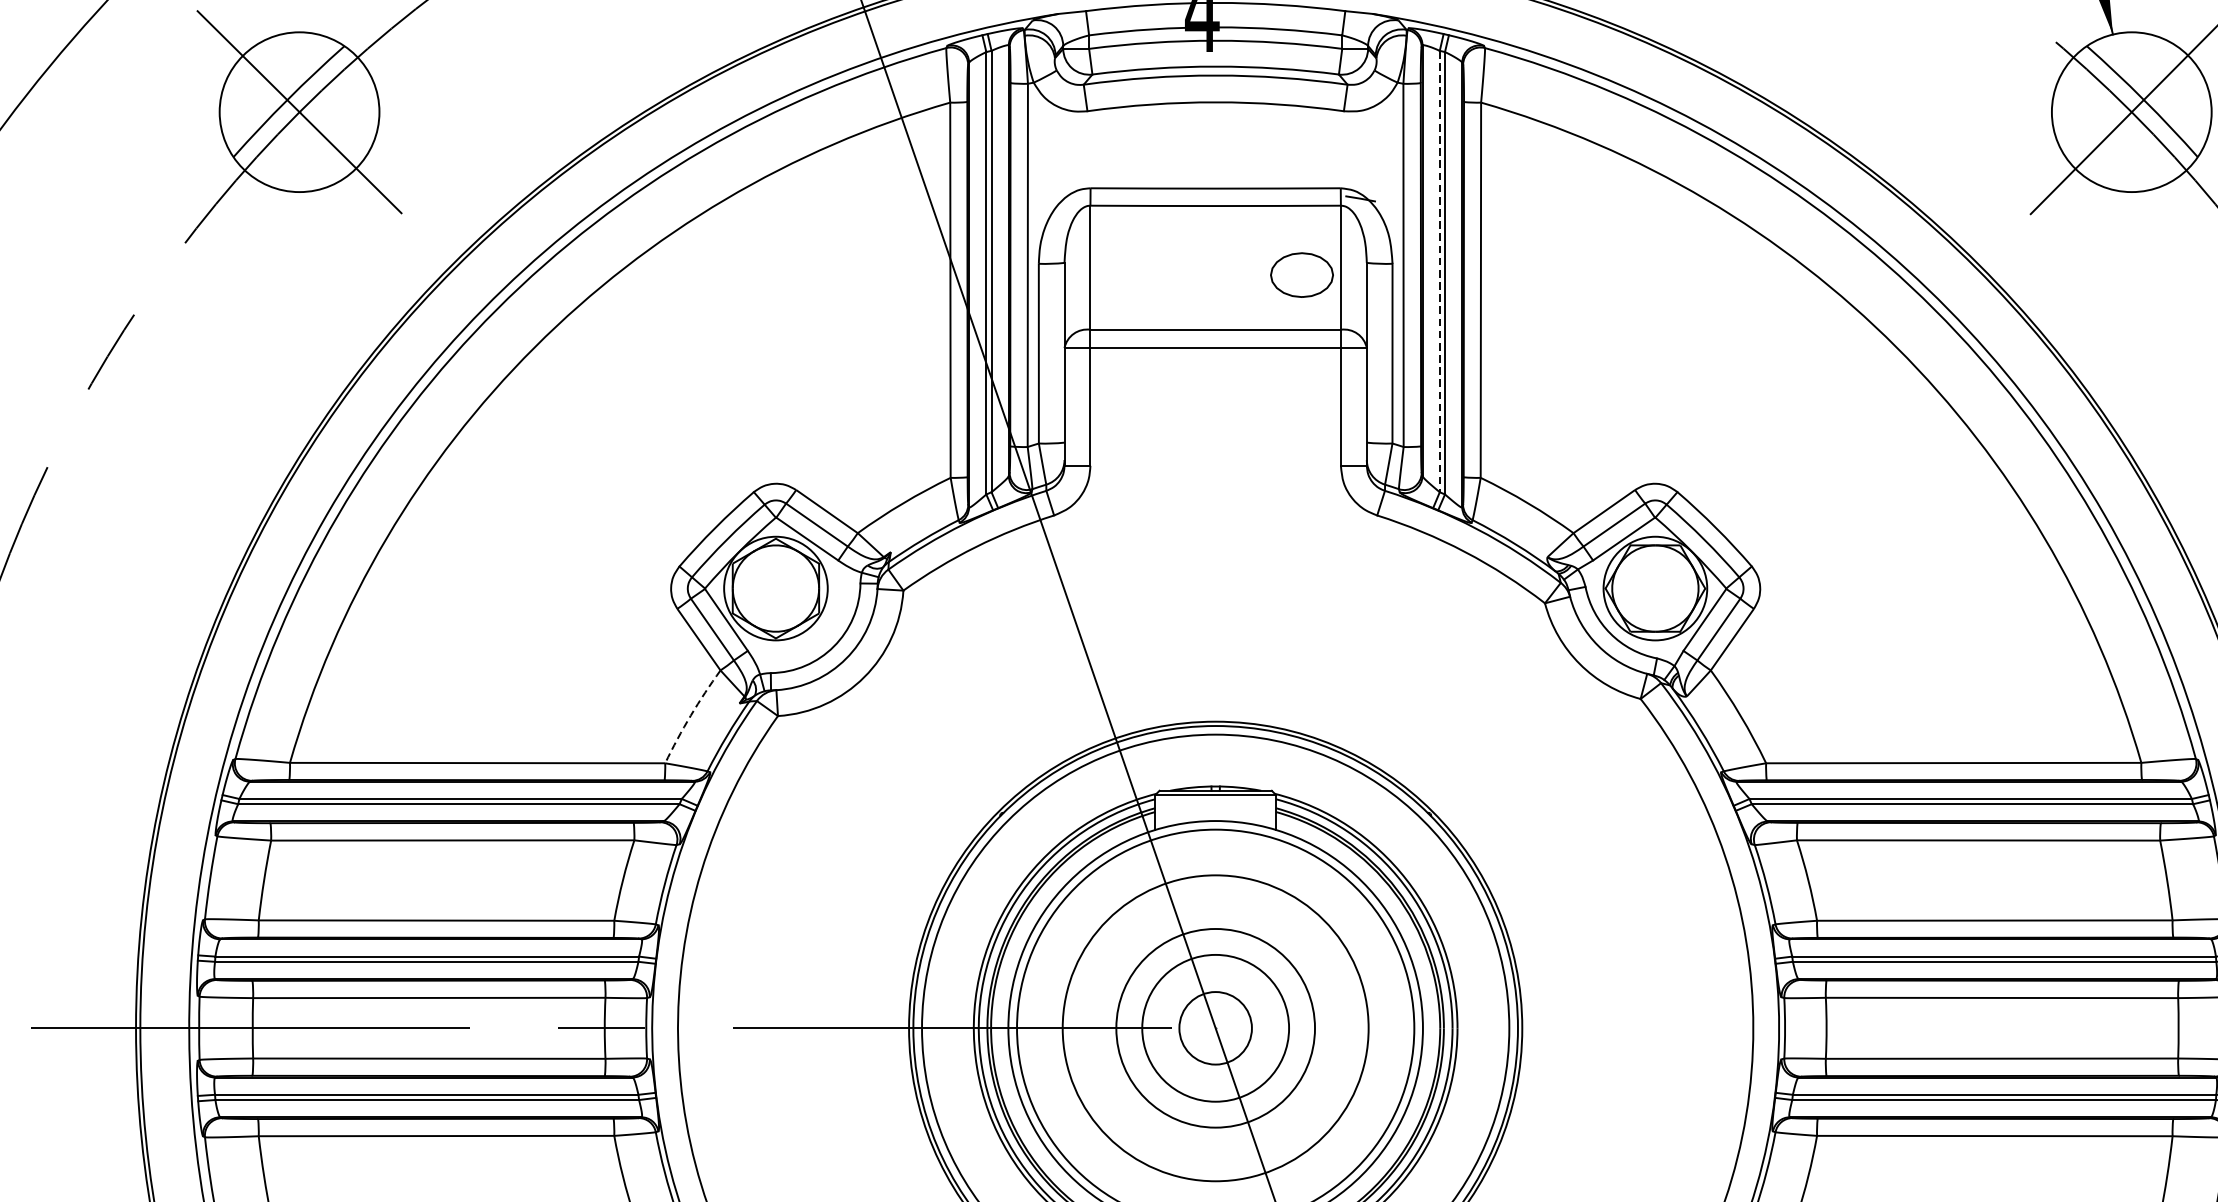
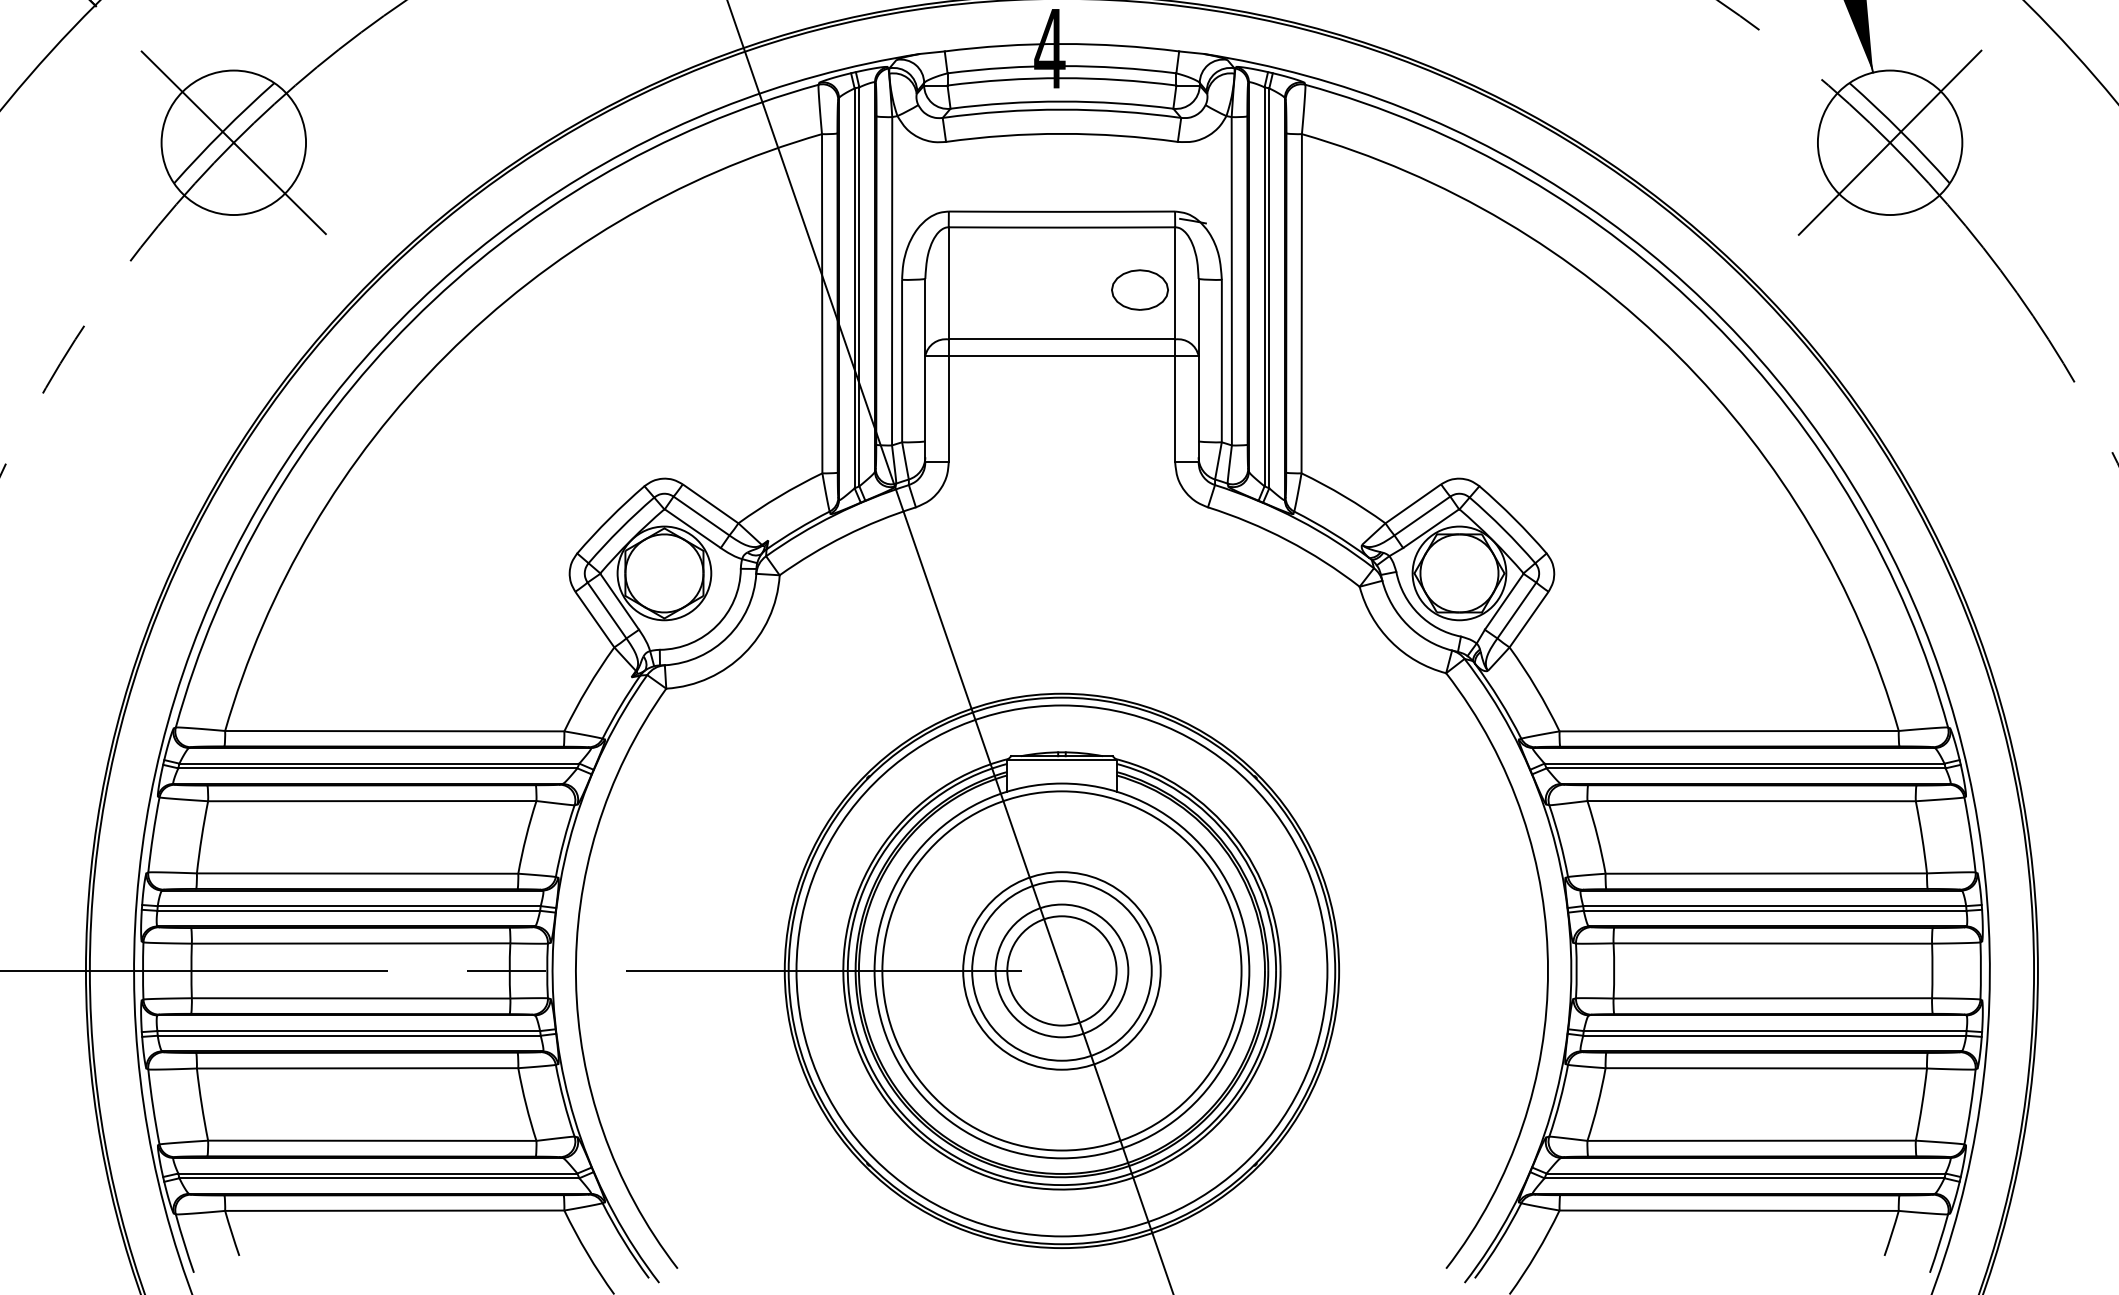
line: (1439, 271) -> (1264, 286), dashed -> solid
arc: (690, 715) -> (587, 688), dashed -> solid
circle: (1215, 1027) -> (1061, 970), size x0.71
circle: (1215, 1027) -> (1061, 970), size x1.67

